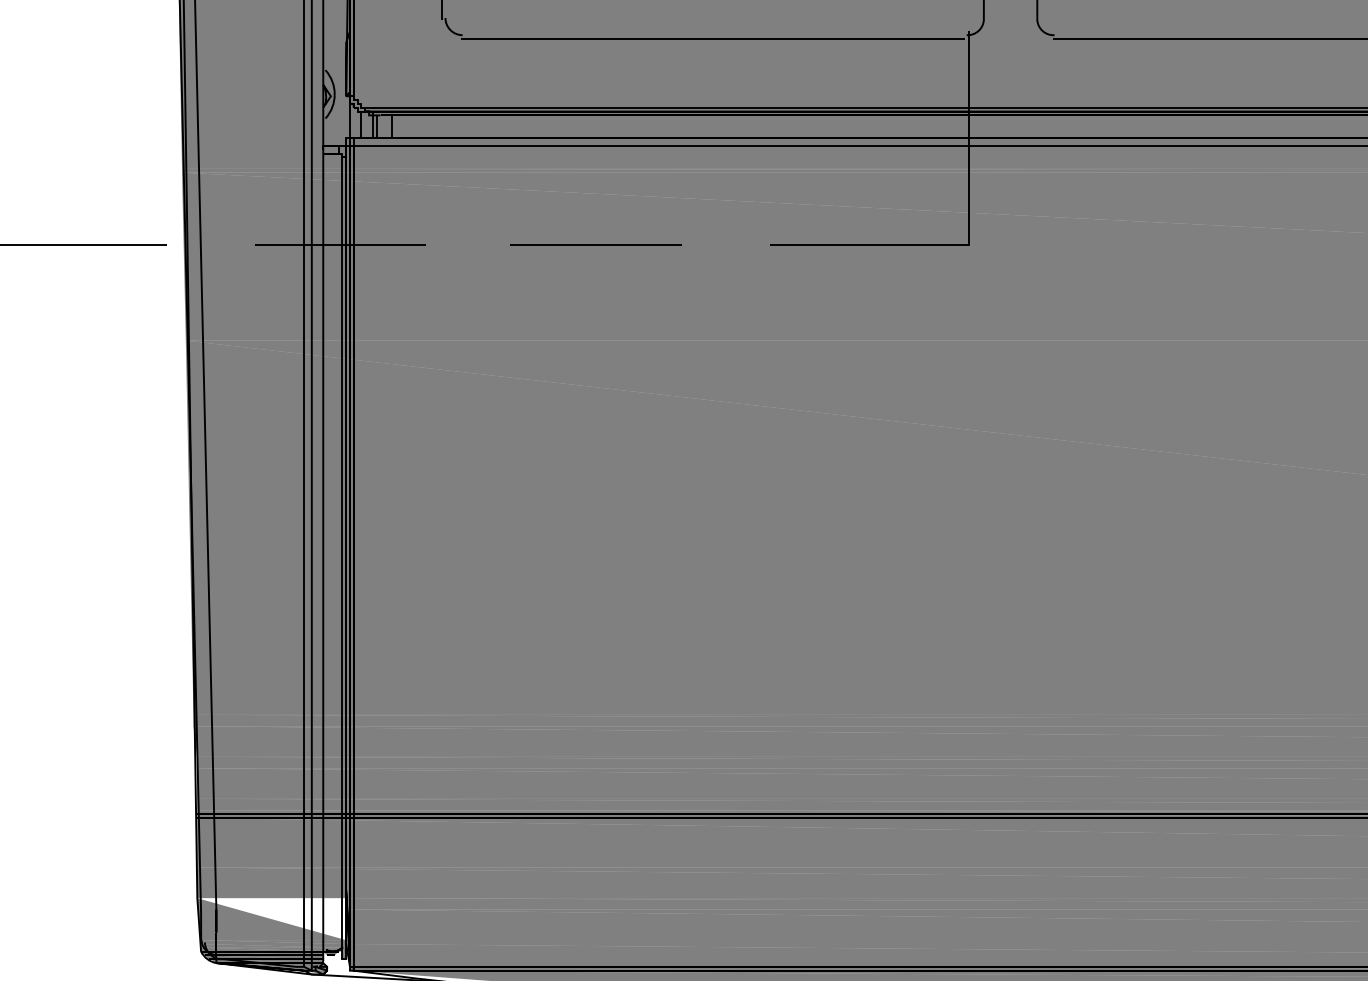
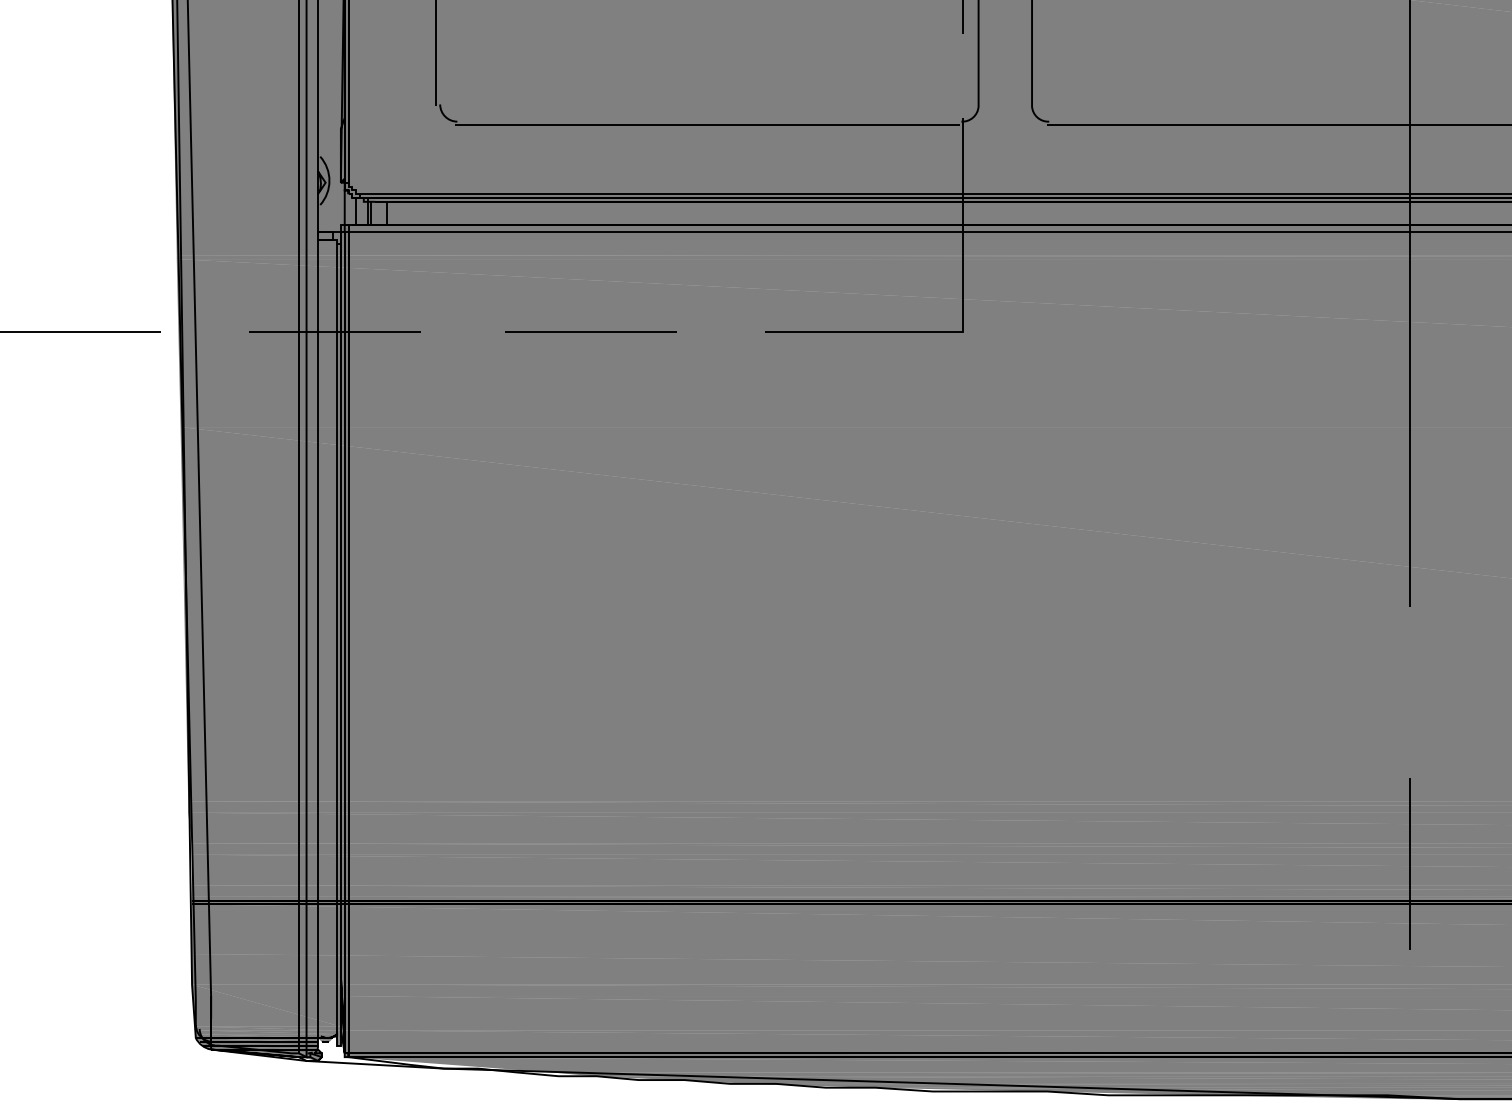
fill: (271, 919) -> (266, 1005), added

